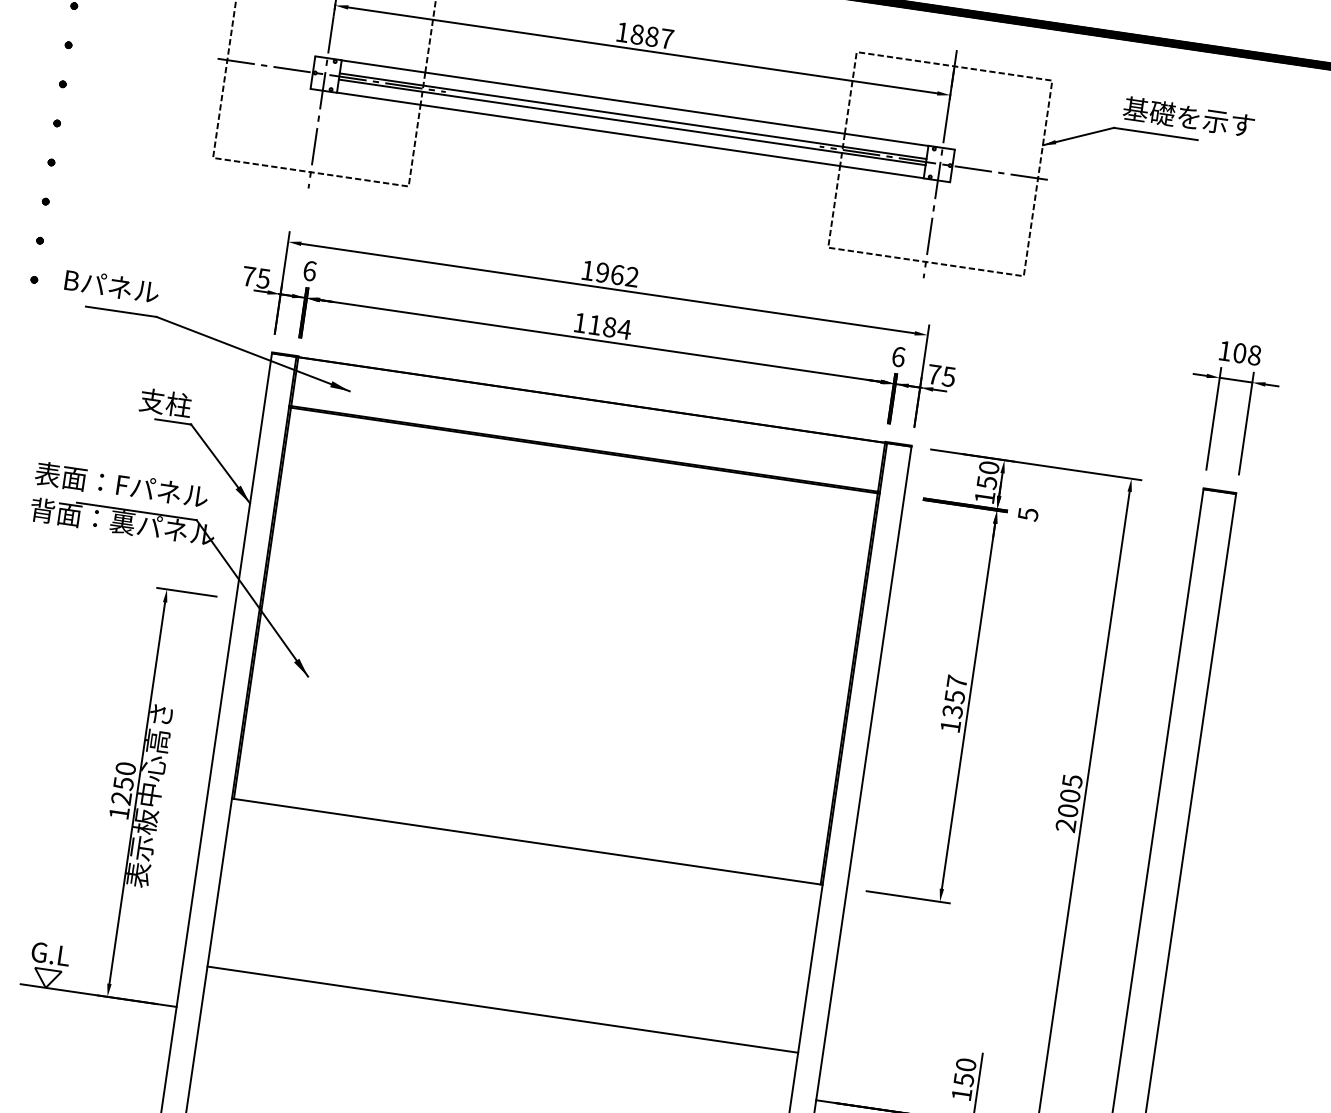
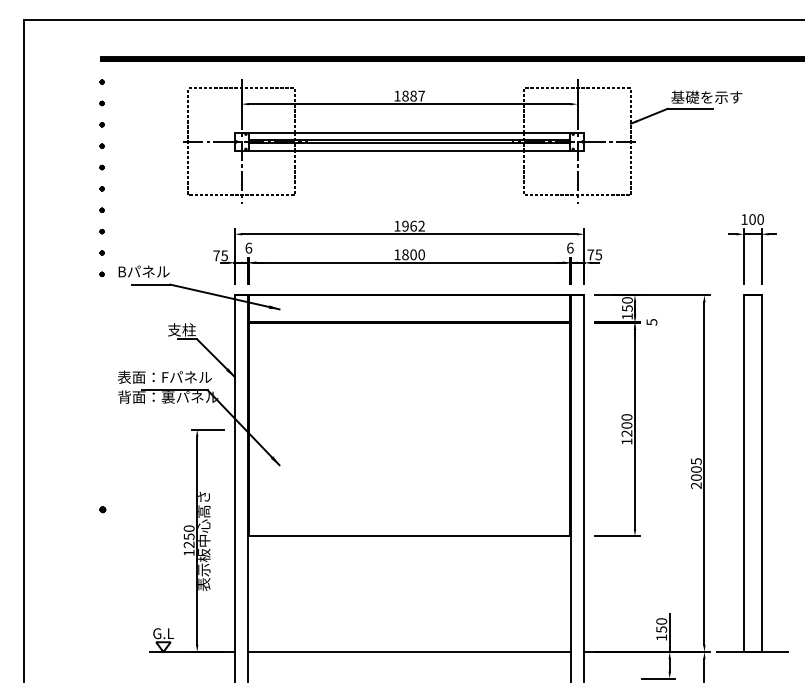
text: (609, 326) -> (413, 254), 1184 -> 1800
text: (1254, 355) -> (760, 219), 108 -> 100
text: (954, 696) -> (626, 425), 1357 -> 1200
line: (502, 1010) -> (409, 652), moved

